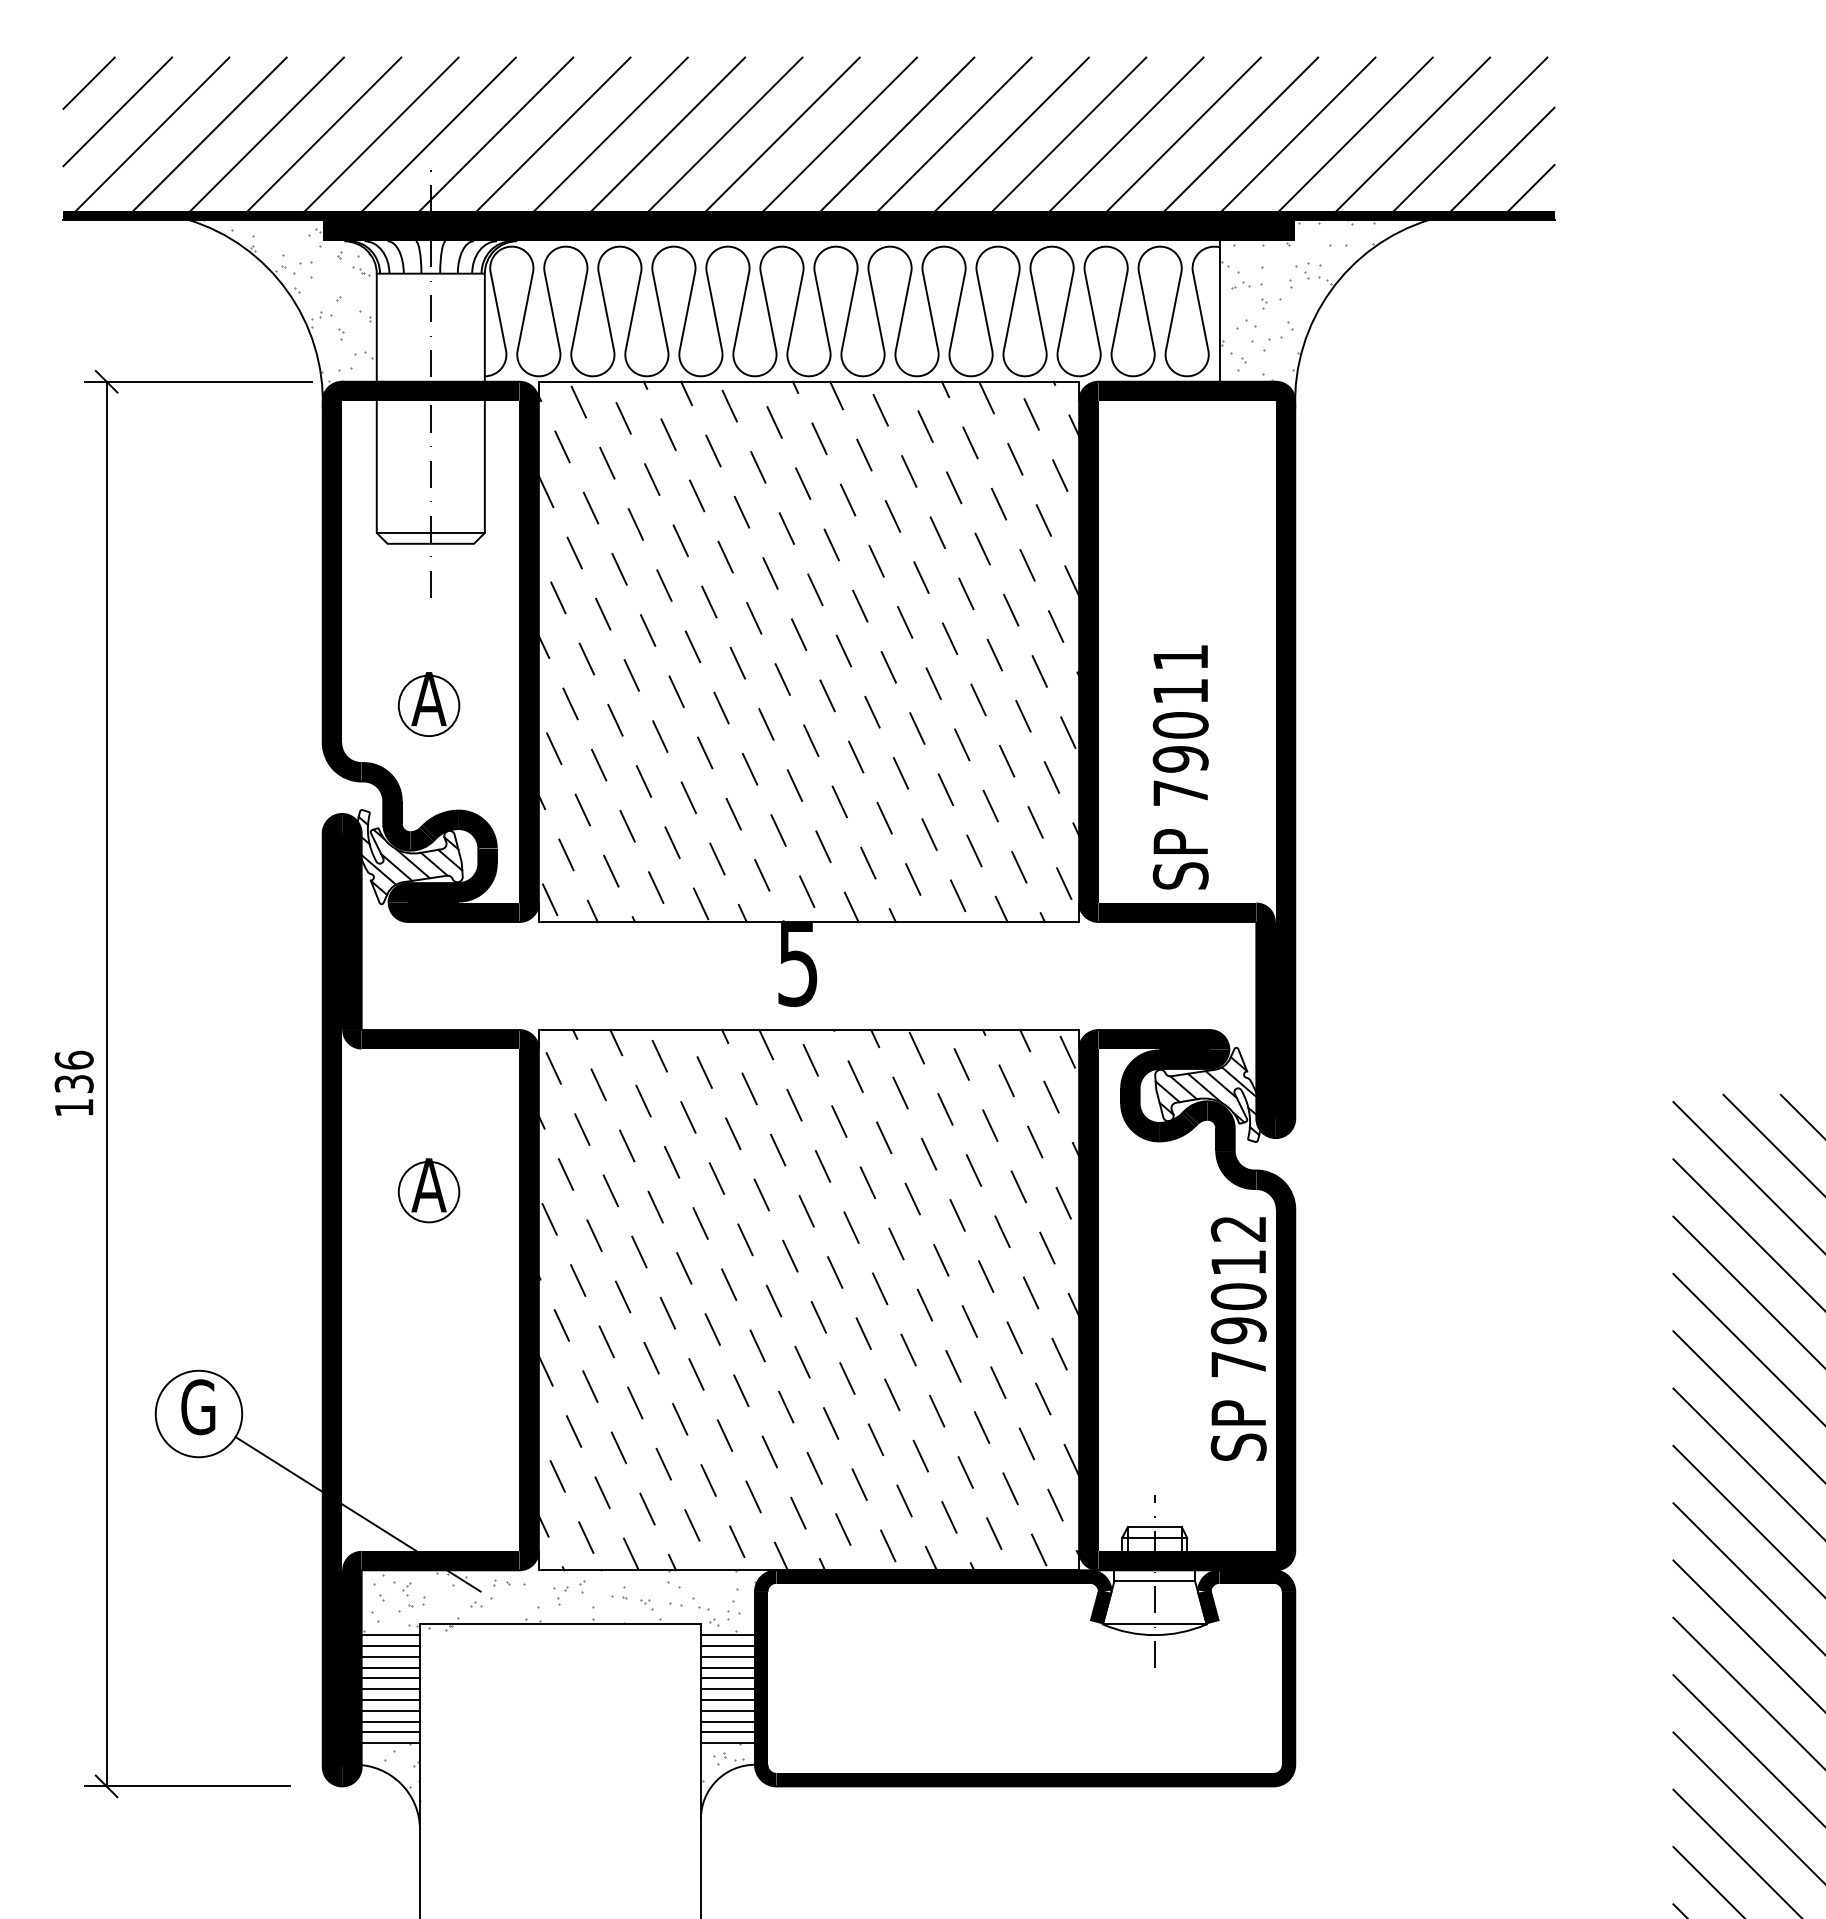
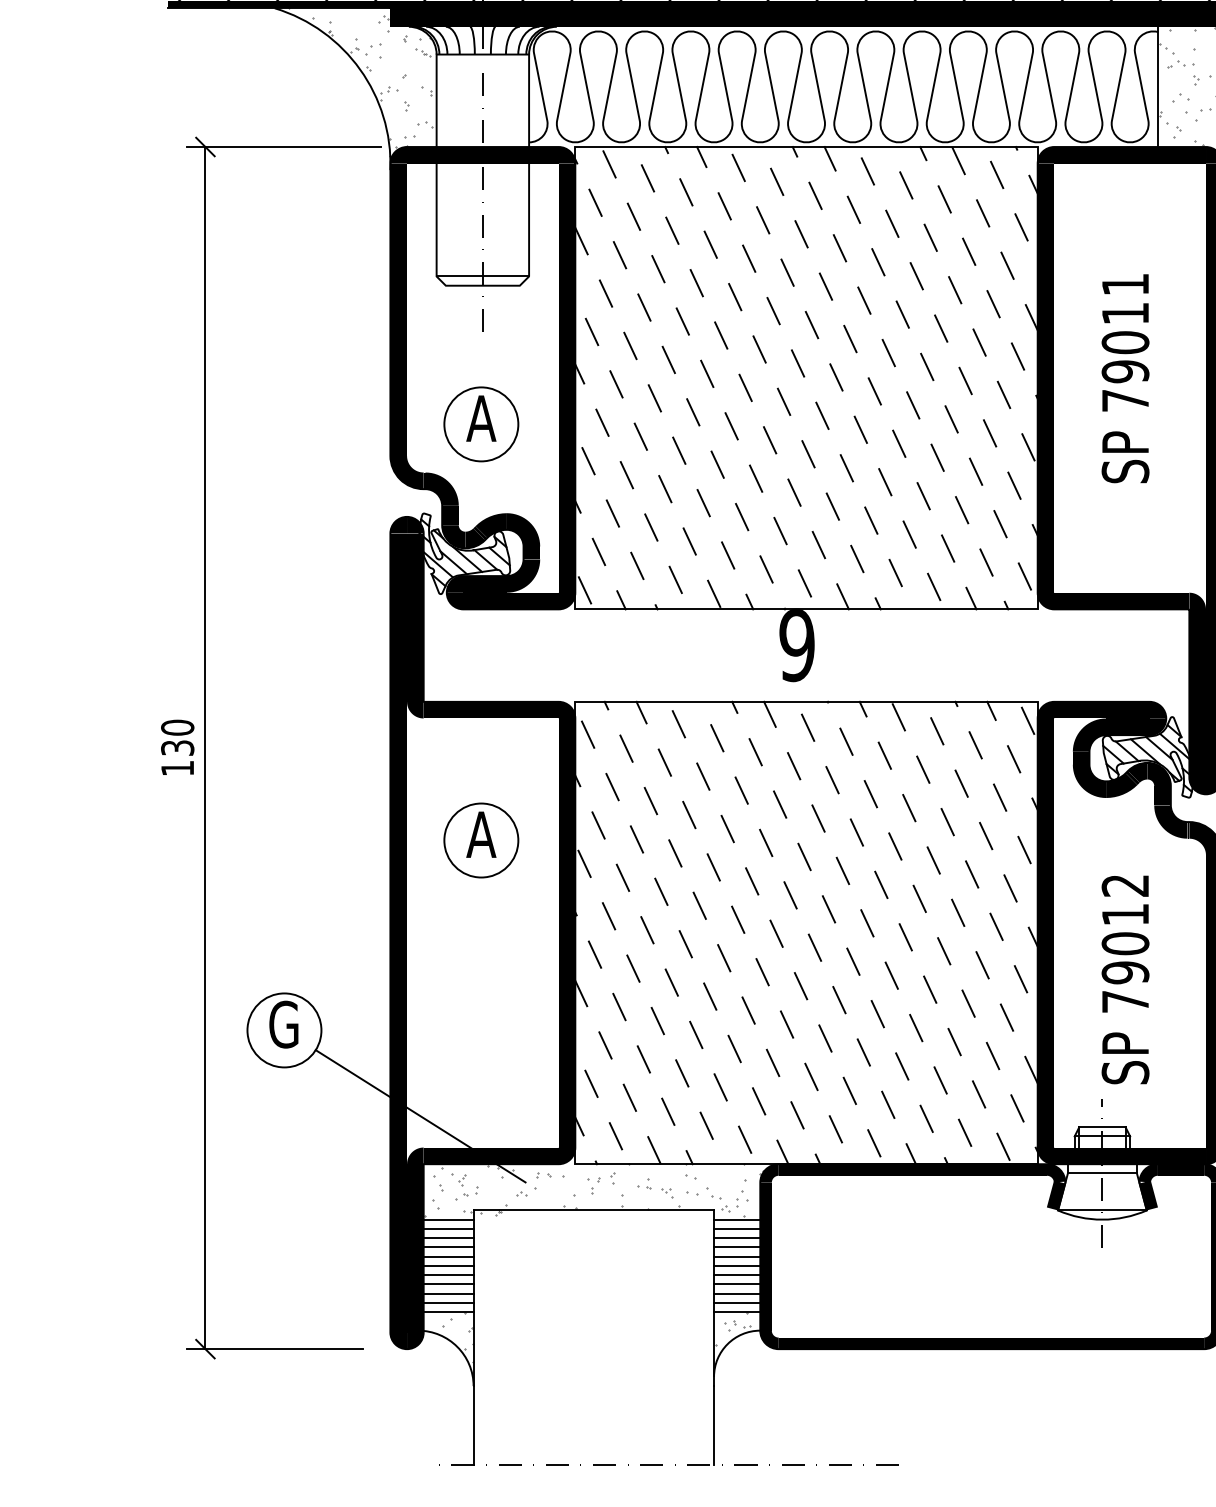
circle: (428, 705) -> (480, 424), size x1.43
text: (1180, 767) -> (1125, 378), moved
text: (797, 964) -> (796, 645), 5 -> 9
text: (73, 1059) -> (177, 727), 136 -> 130
circle: (428, 1191) -> (480, 840), size x1.43
text: (1238, 1338) -> (1125, 979), moved

